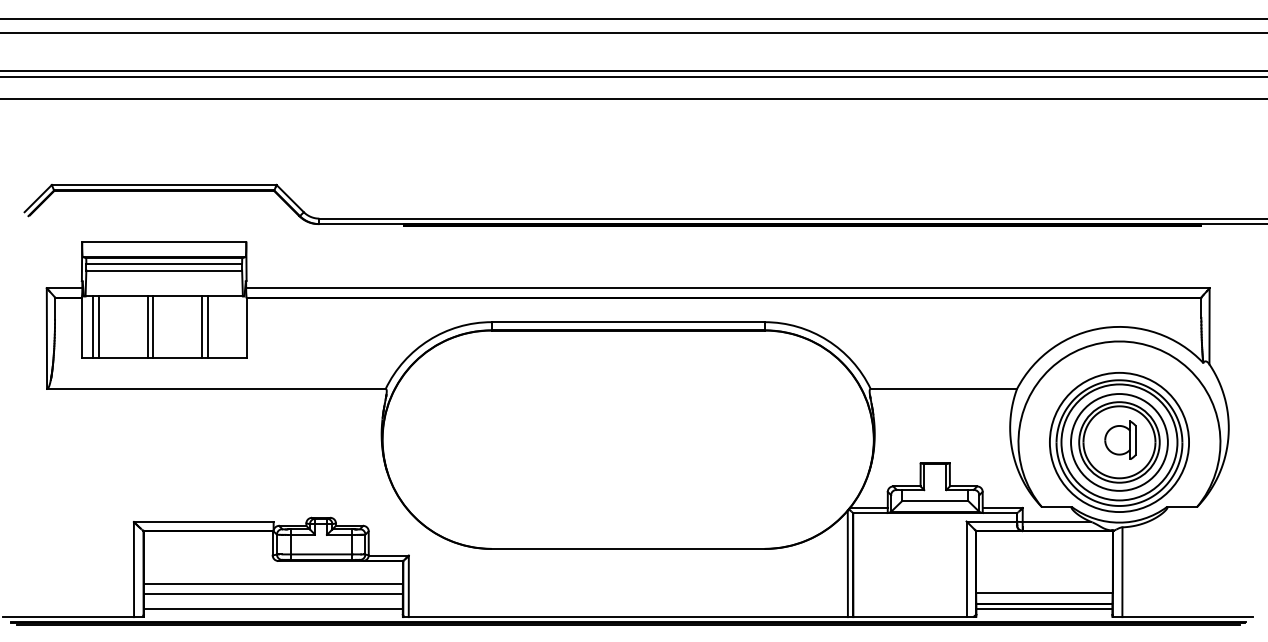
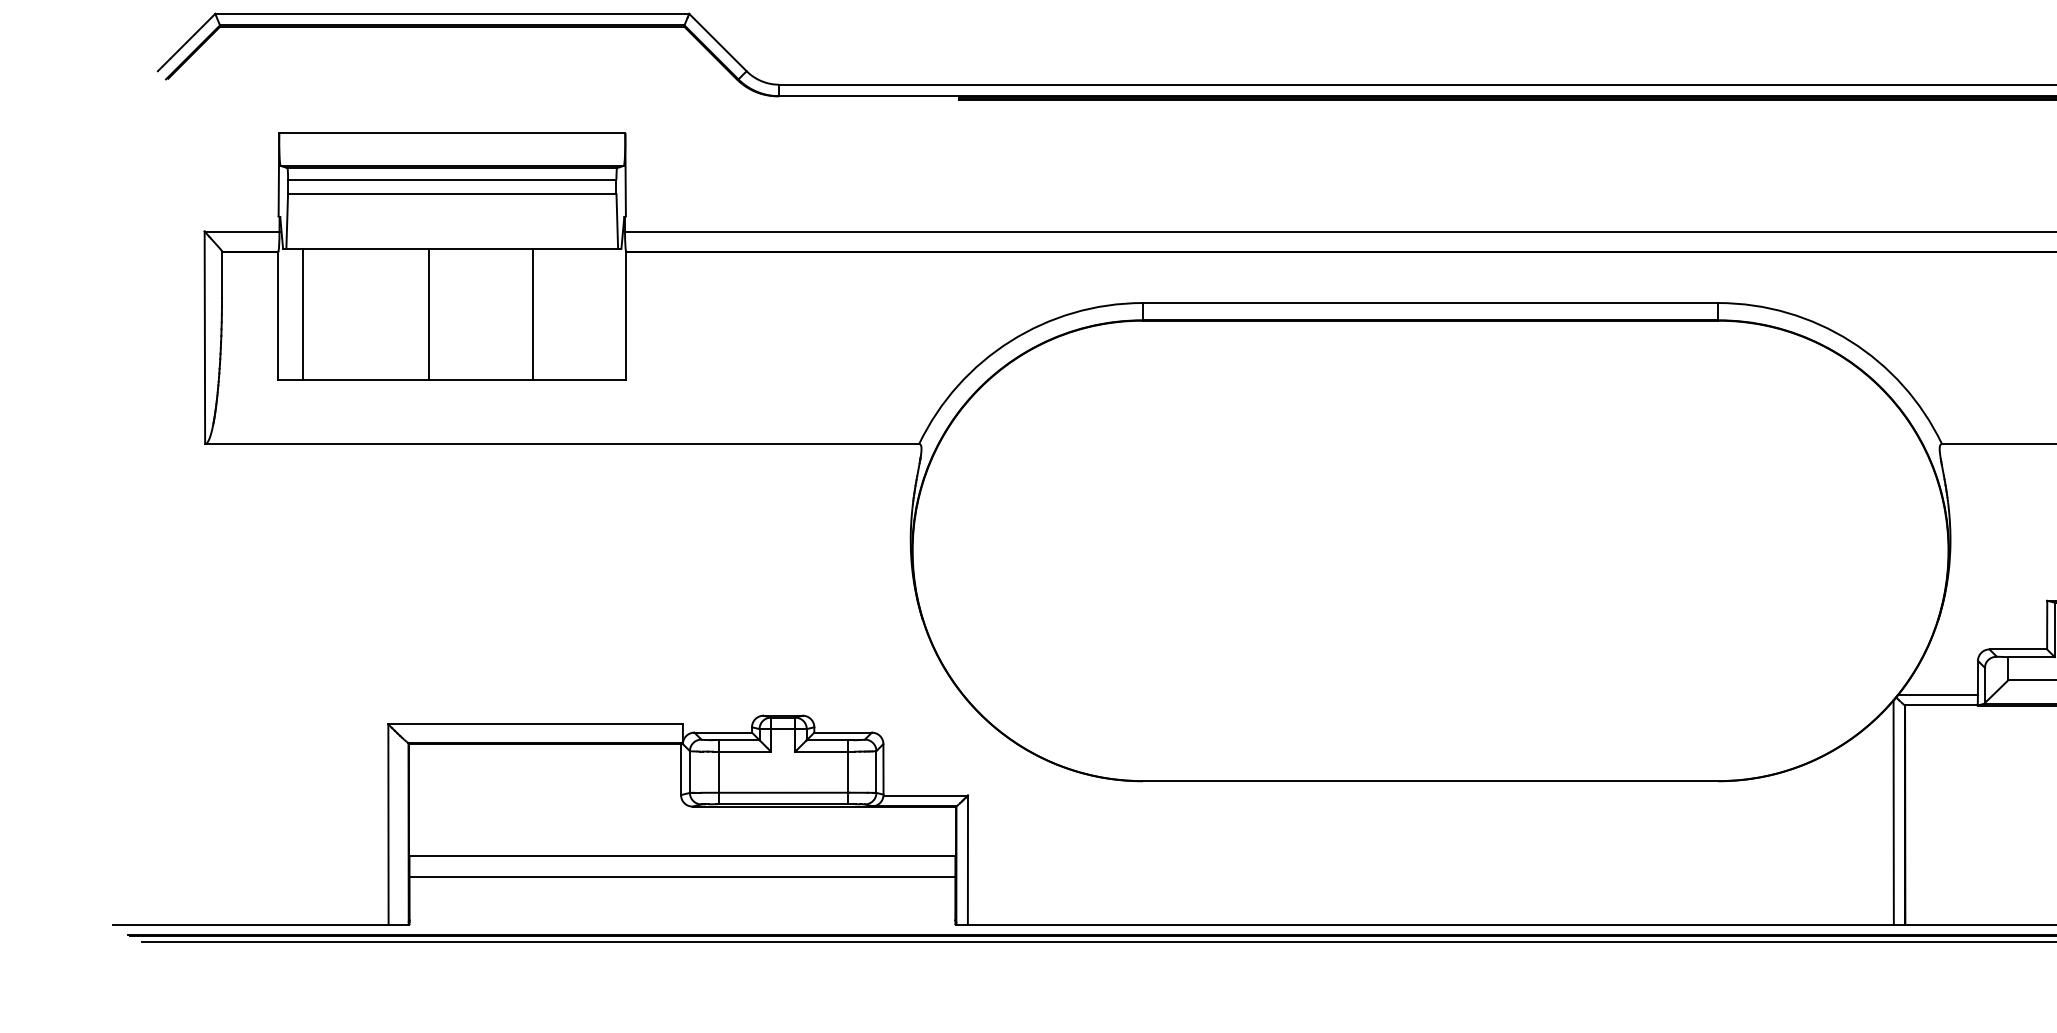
line: (98, 327) -> (313, 314), removed
line: (147, 327) -> (416, 314), removed
line: (207, 327) -> (543, 314), removed
line: (272, 608) -> (680, 906), removed

